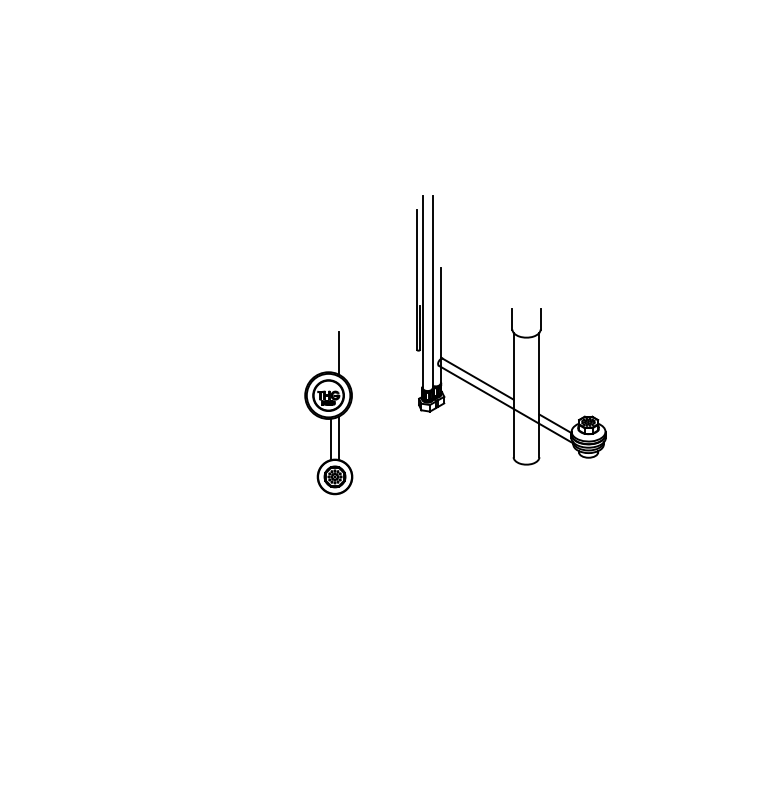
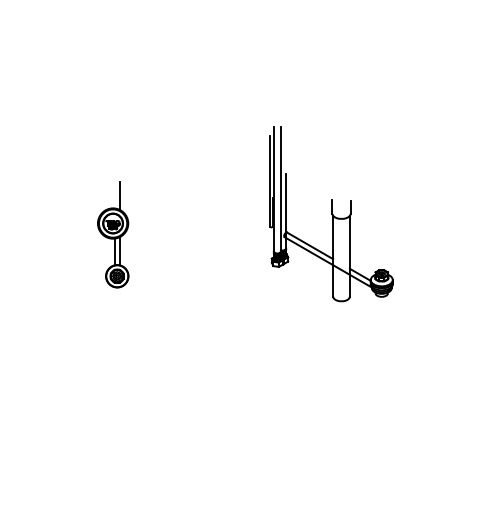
part: (329, 412) -> (113, 234), moved

